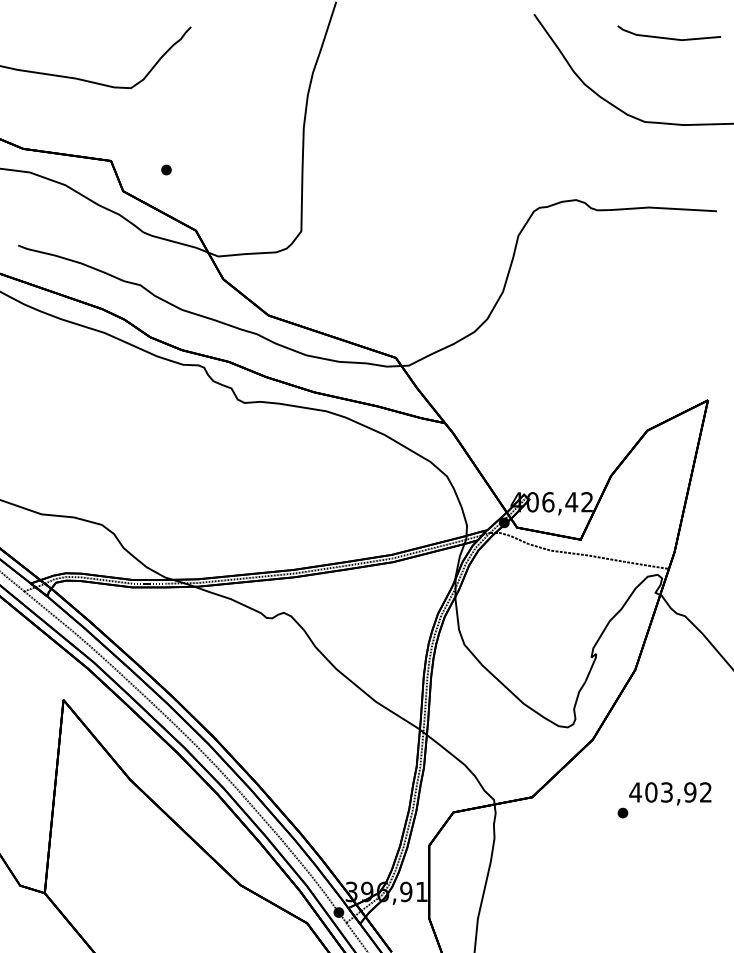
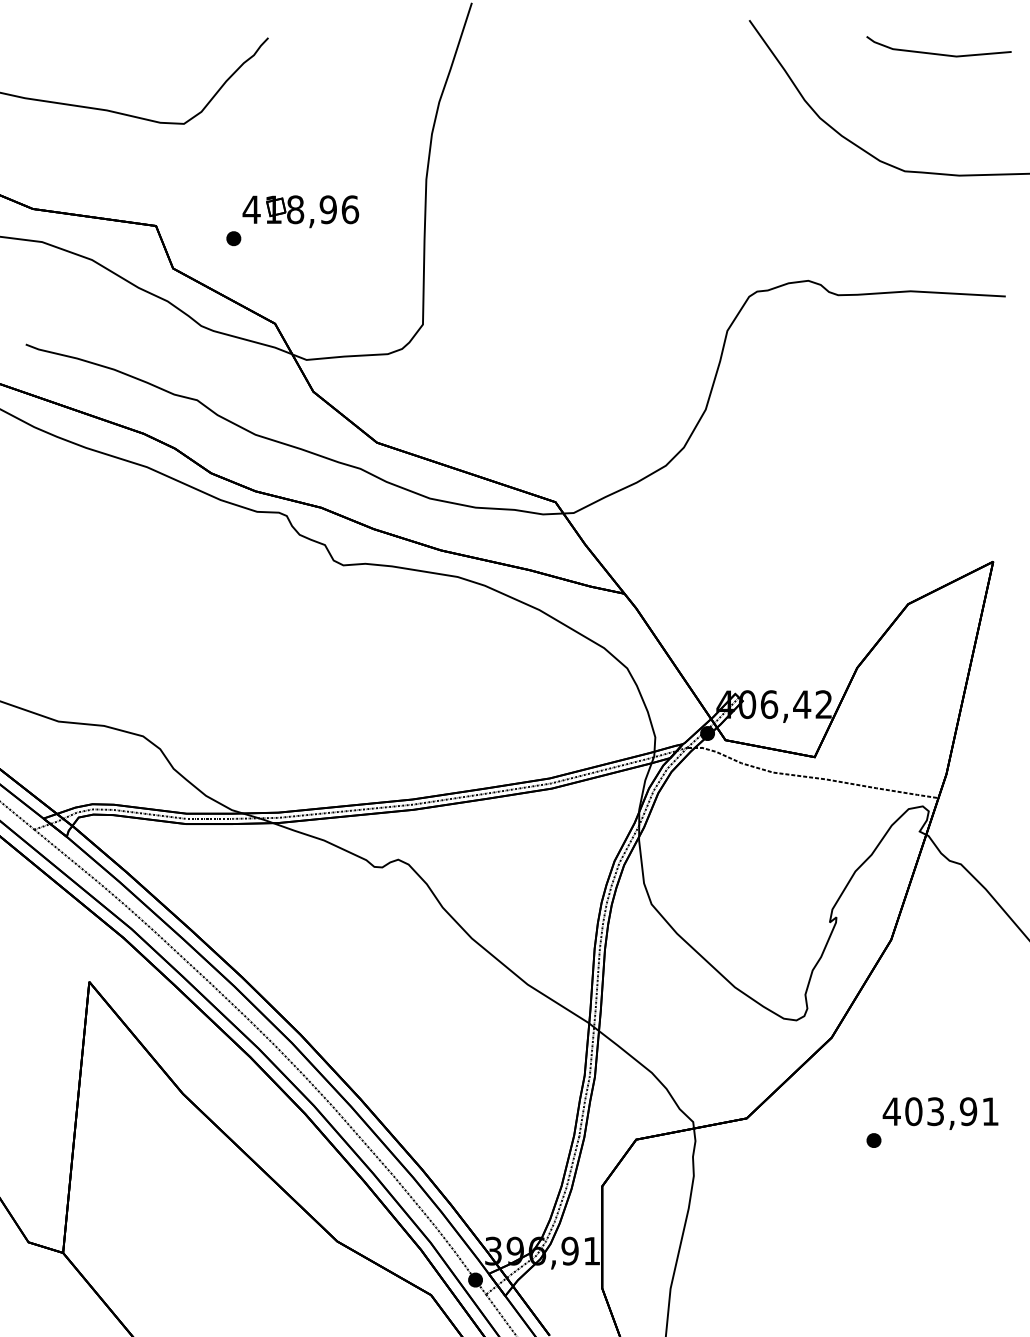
part: (214, 150) -> (300, 211), added
text: (706, 792) -> (990, 1111), 403,92 -> 403,91

